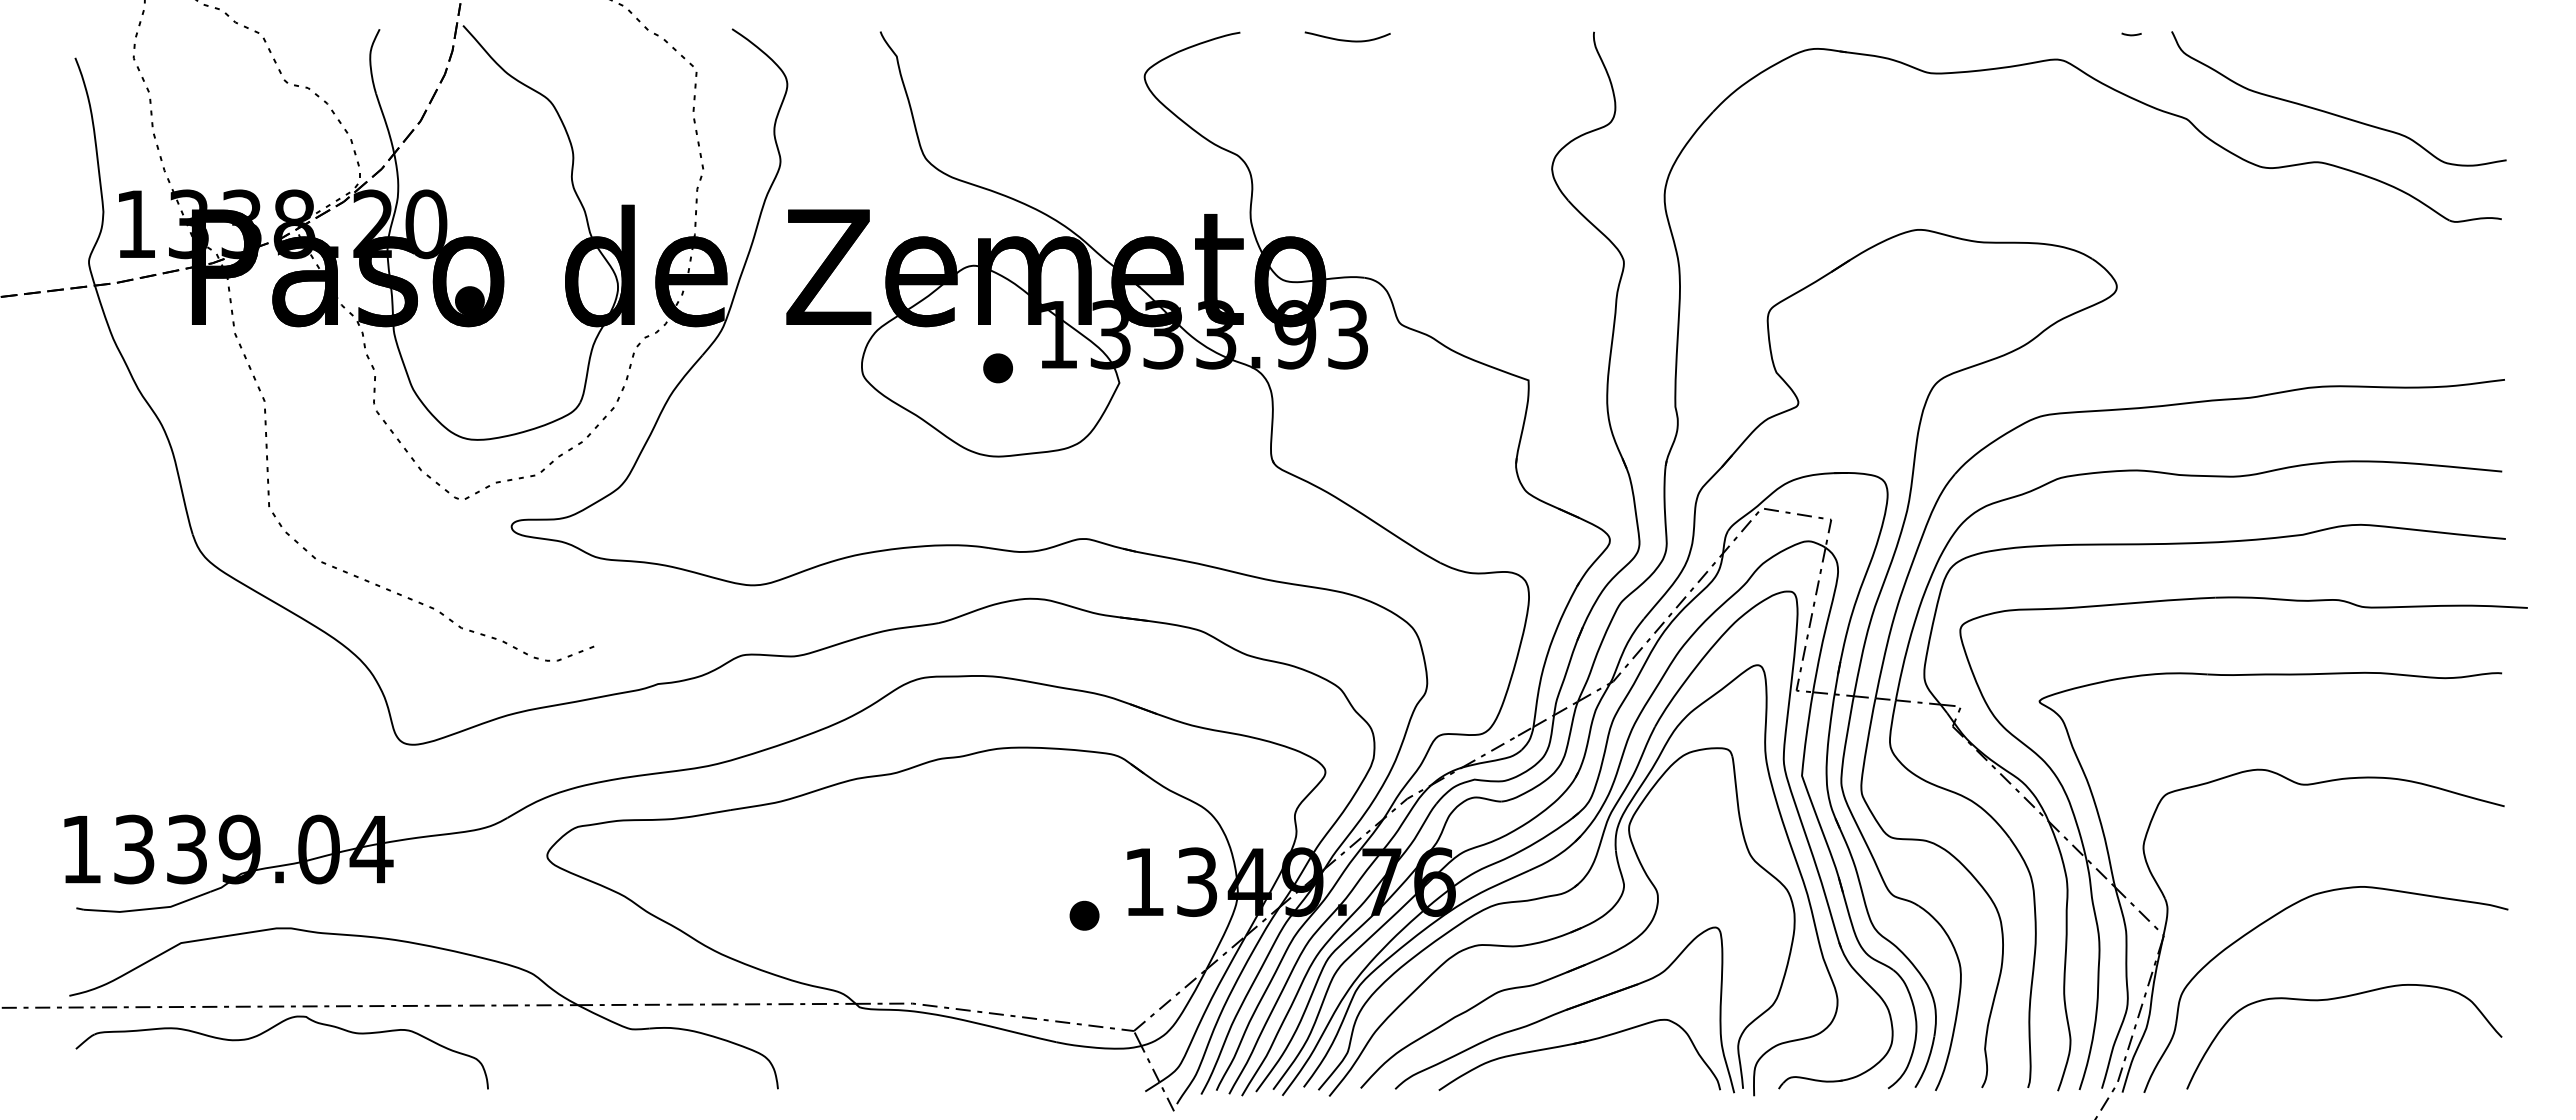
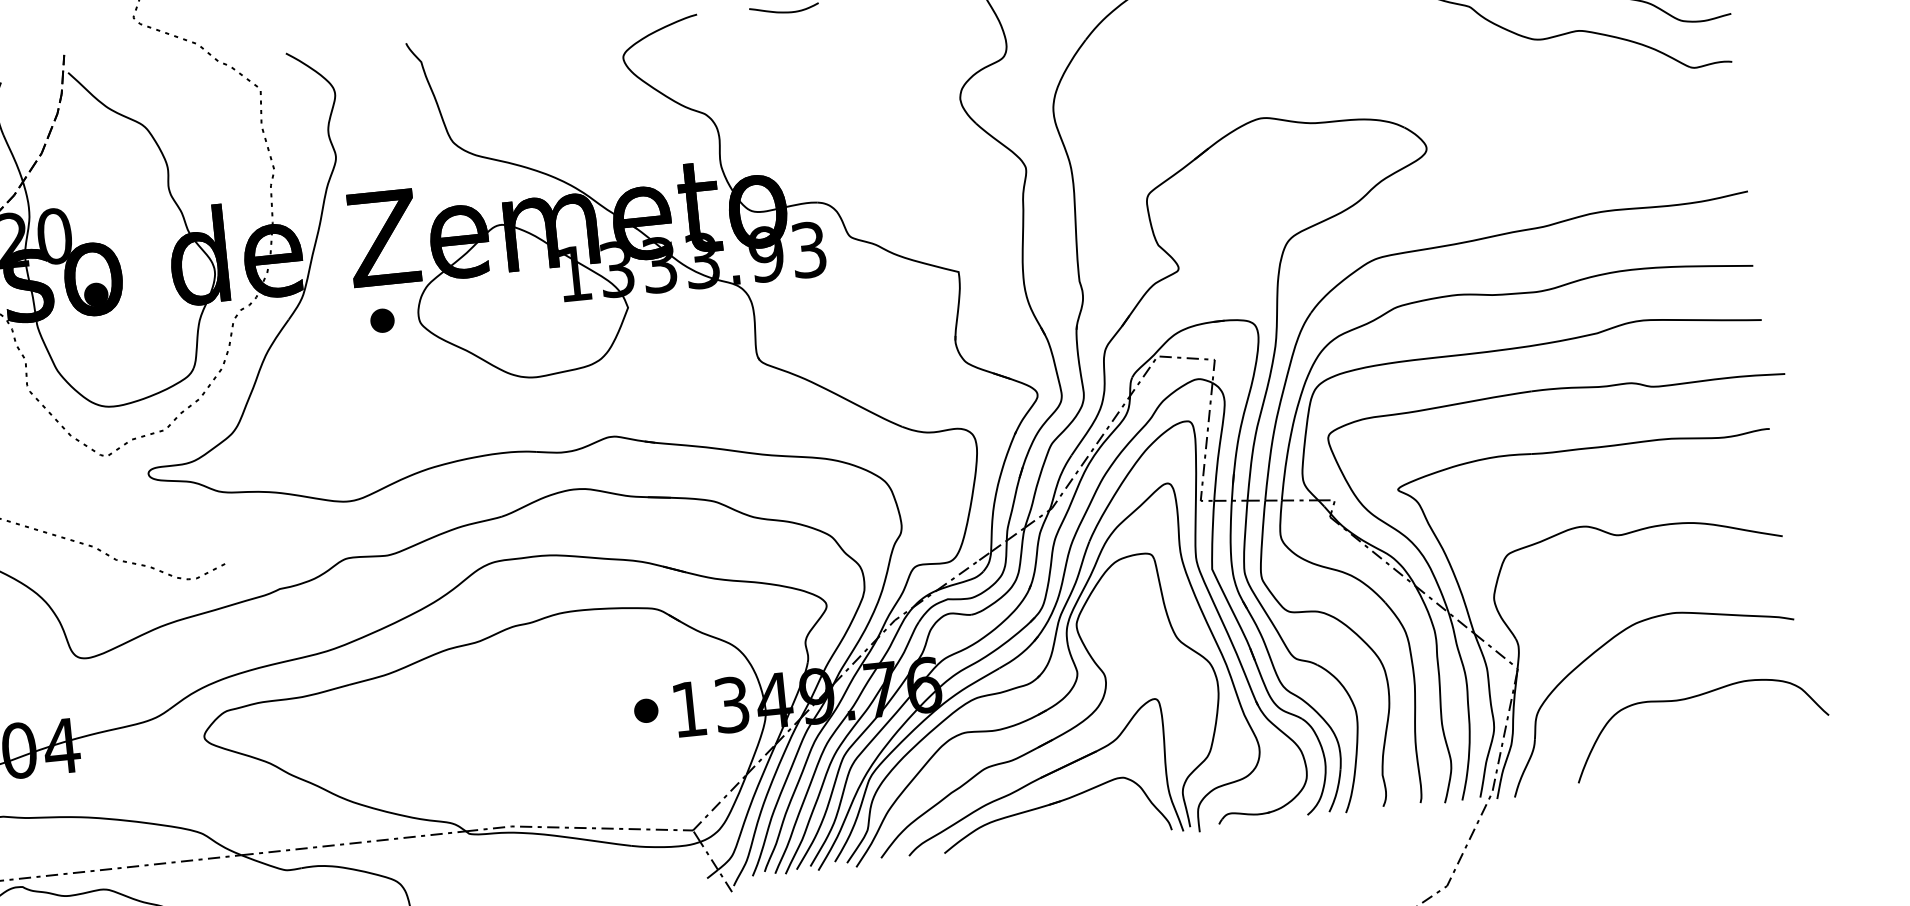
part: (997, 368) -> (382, 320), moved
part: (1084, 915) -> (646, 710), moved
curve: (2336, 999) -> (1692, 698), moved

